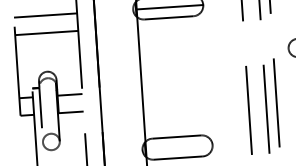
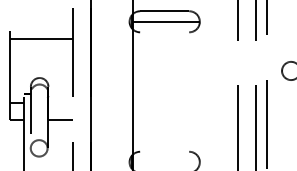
line: (45, 15) -> (41, 21), removed
line: (168, 18) -> (164, 32), removed
line: (69, 94) -> (60, 102), removed
line: (176, 136) -> (164, 151), removed

